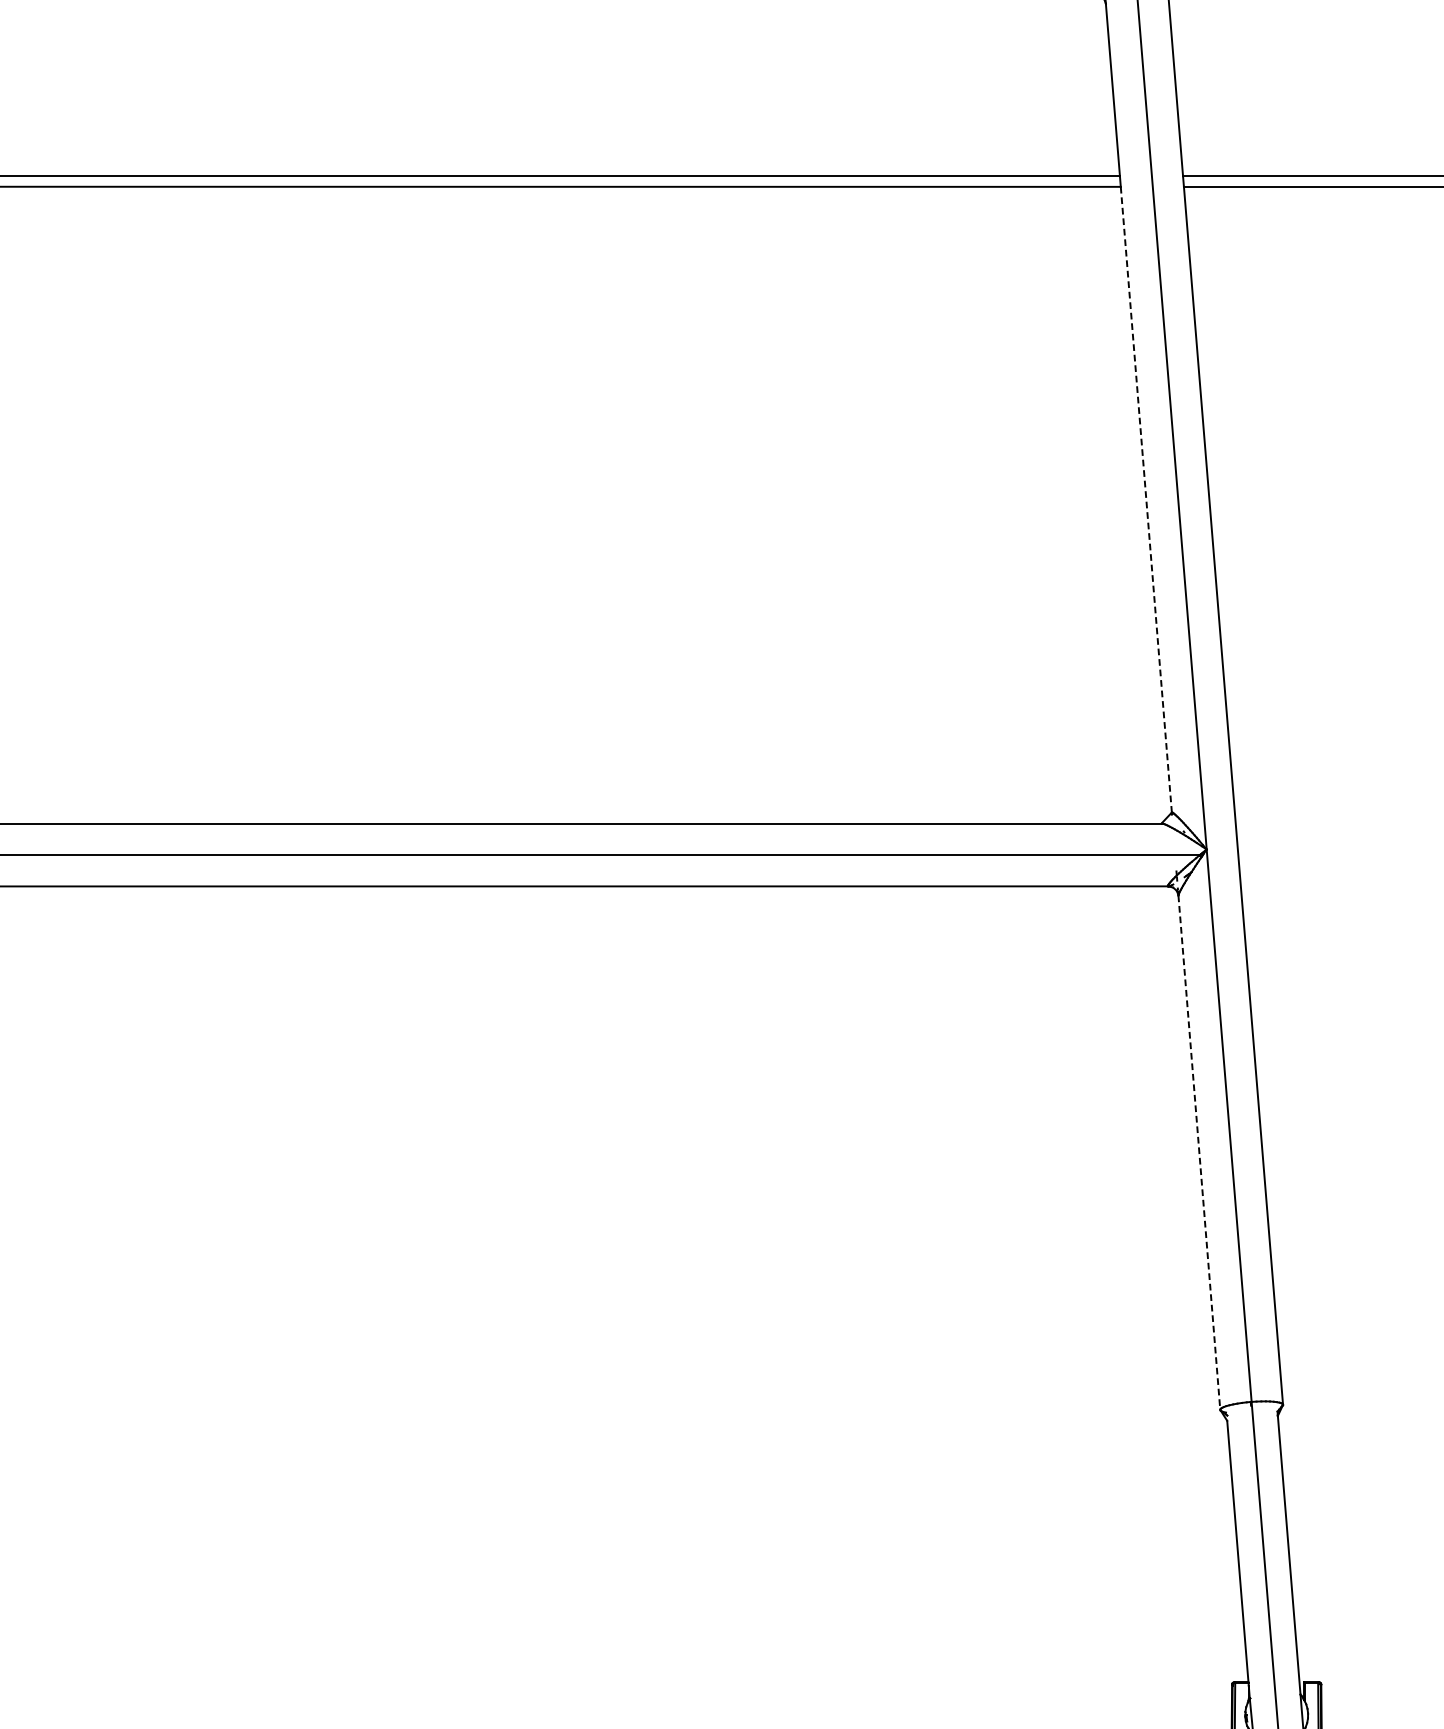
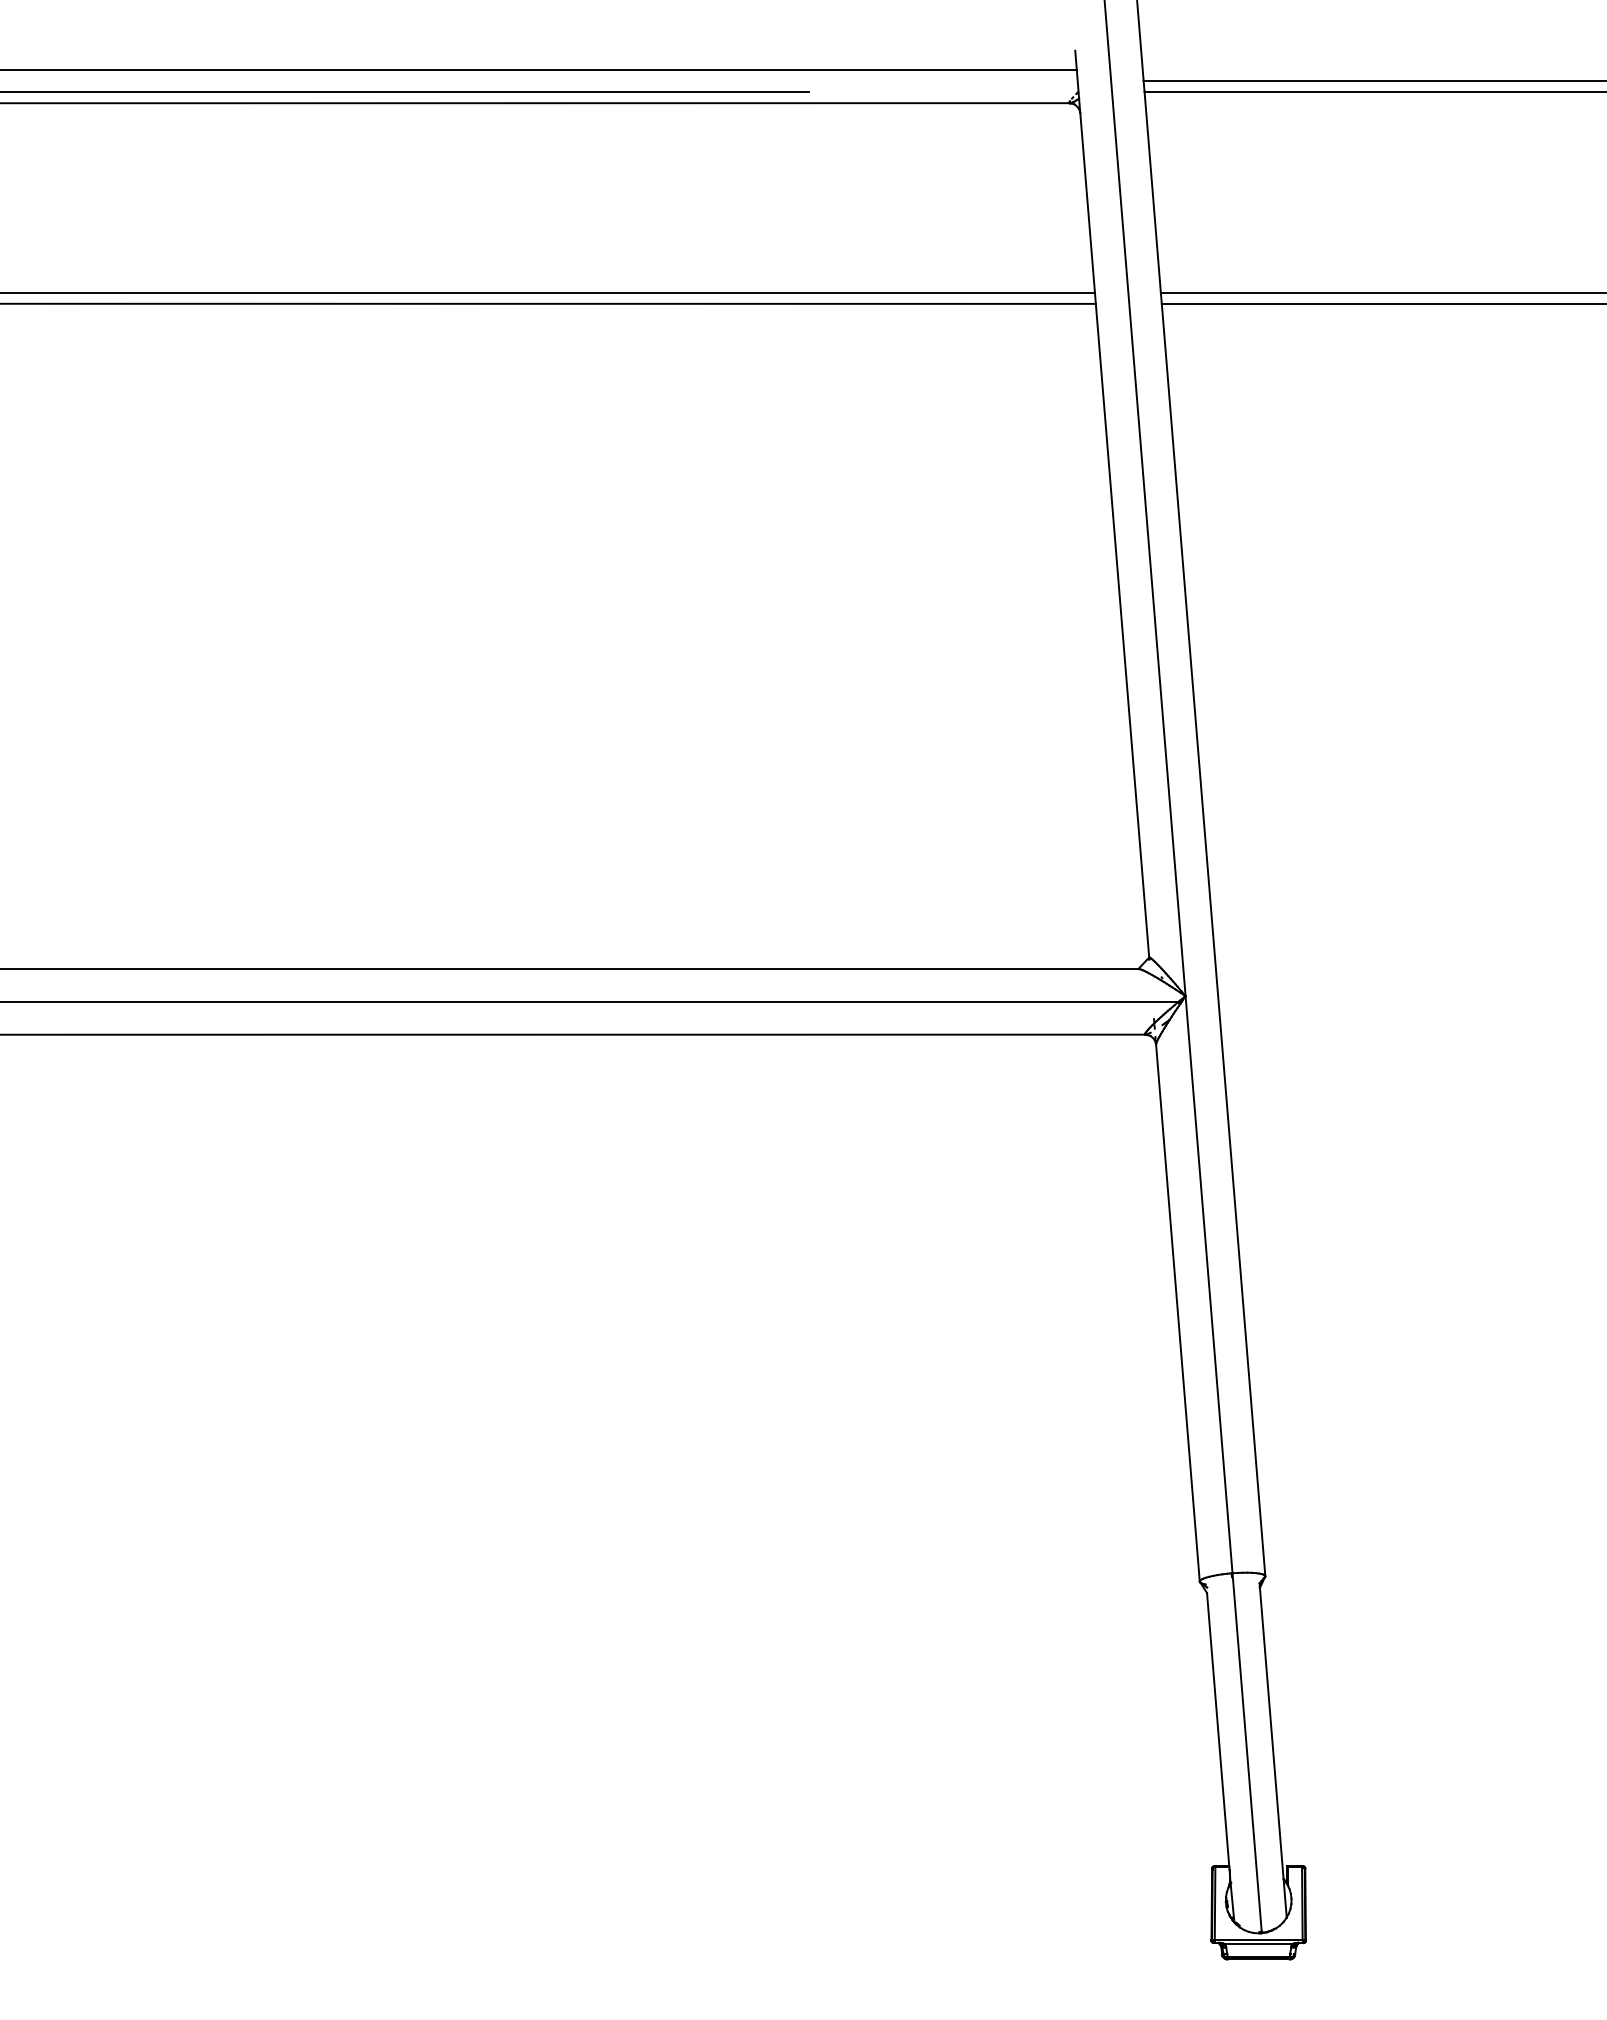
line: (1146, 499) -> (1122, 630), dashed -> solid
line: (1198, 1152) -> (1177, 1312), dashed -> solid

